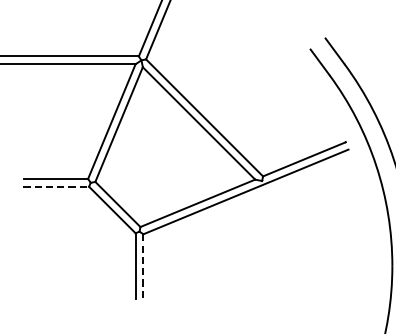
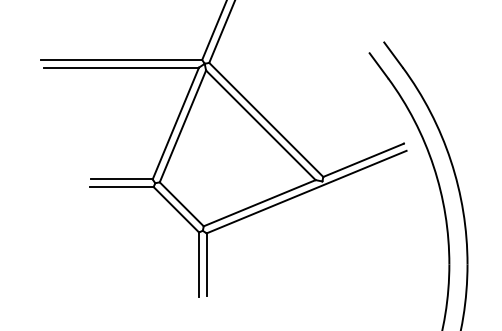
line: (57, 187) -> (122, 187), dashed -> solid
line: (143, 266) -> (206, 264), dashed -> solid

